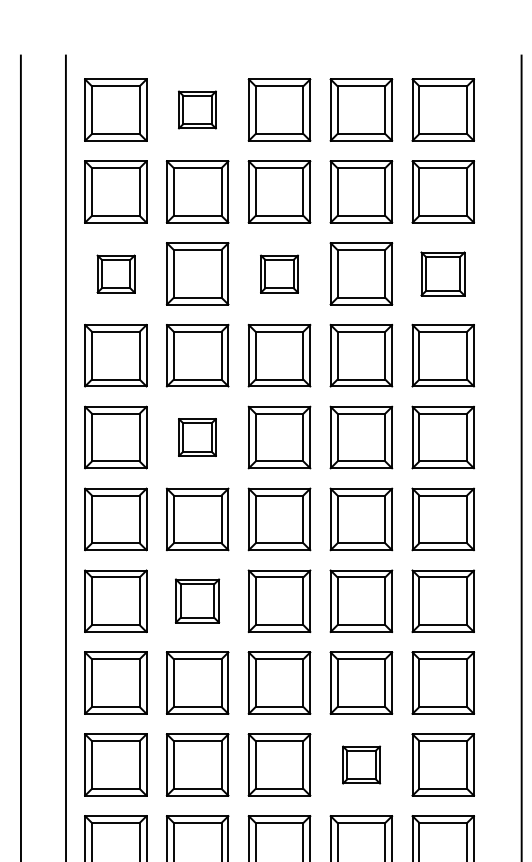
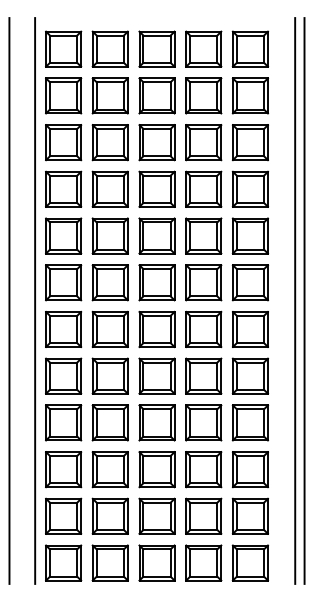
part: (196, 108) -> (109, 48), size x1.67
part: (115, 273) -> (63, 142), size x1.67
part: (278, 273) -> (156, 142), size x1.67
part: (441, 273) -> (249, 142), size x1.43
part: (196, 436) -> (109, 235), size x1.67
part: (196, 599) -> (109, 328), size x1.43
part: (360, 764) -> (203, 422), size x1.67

